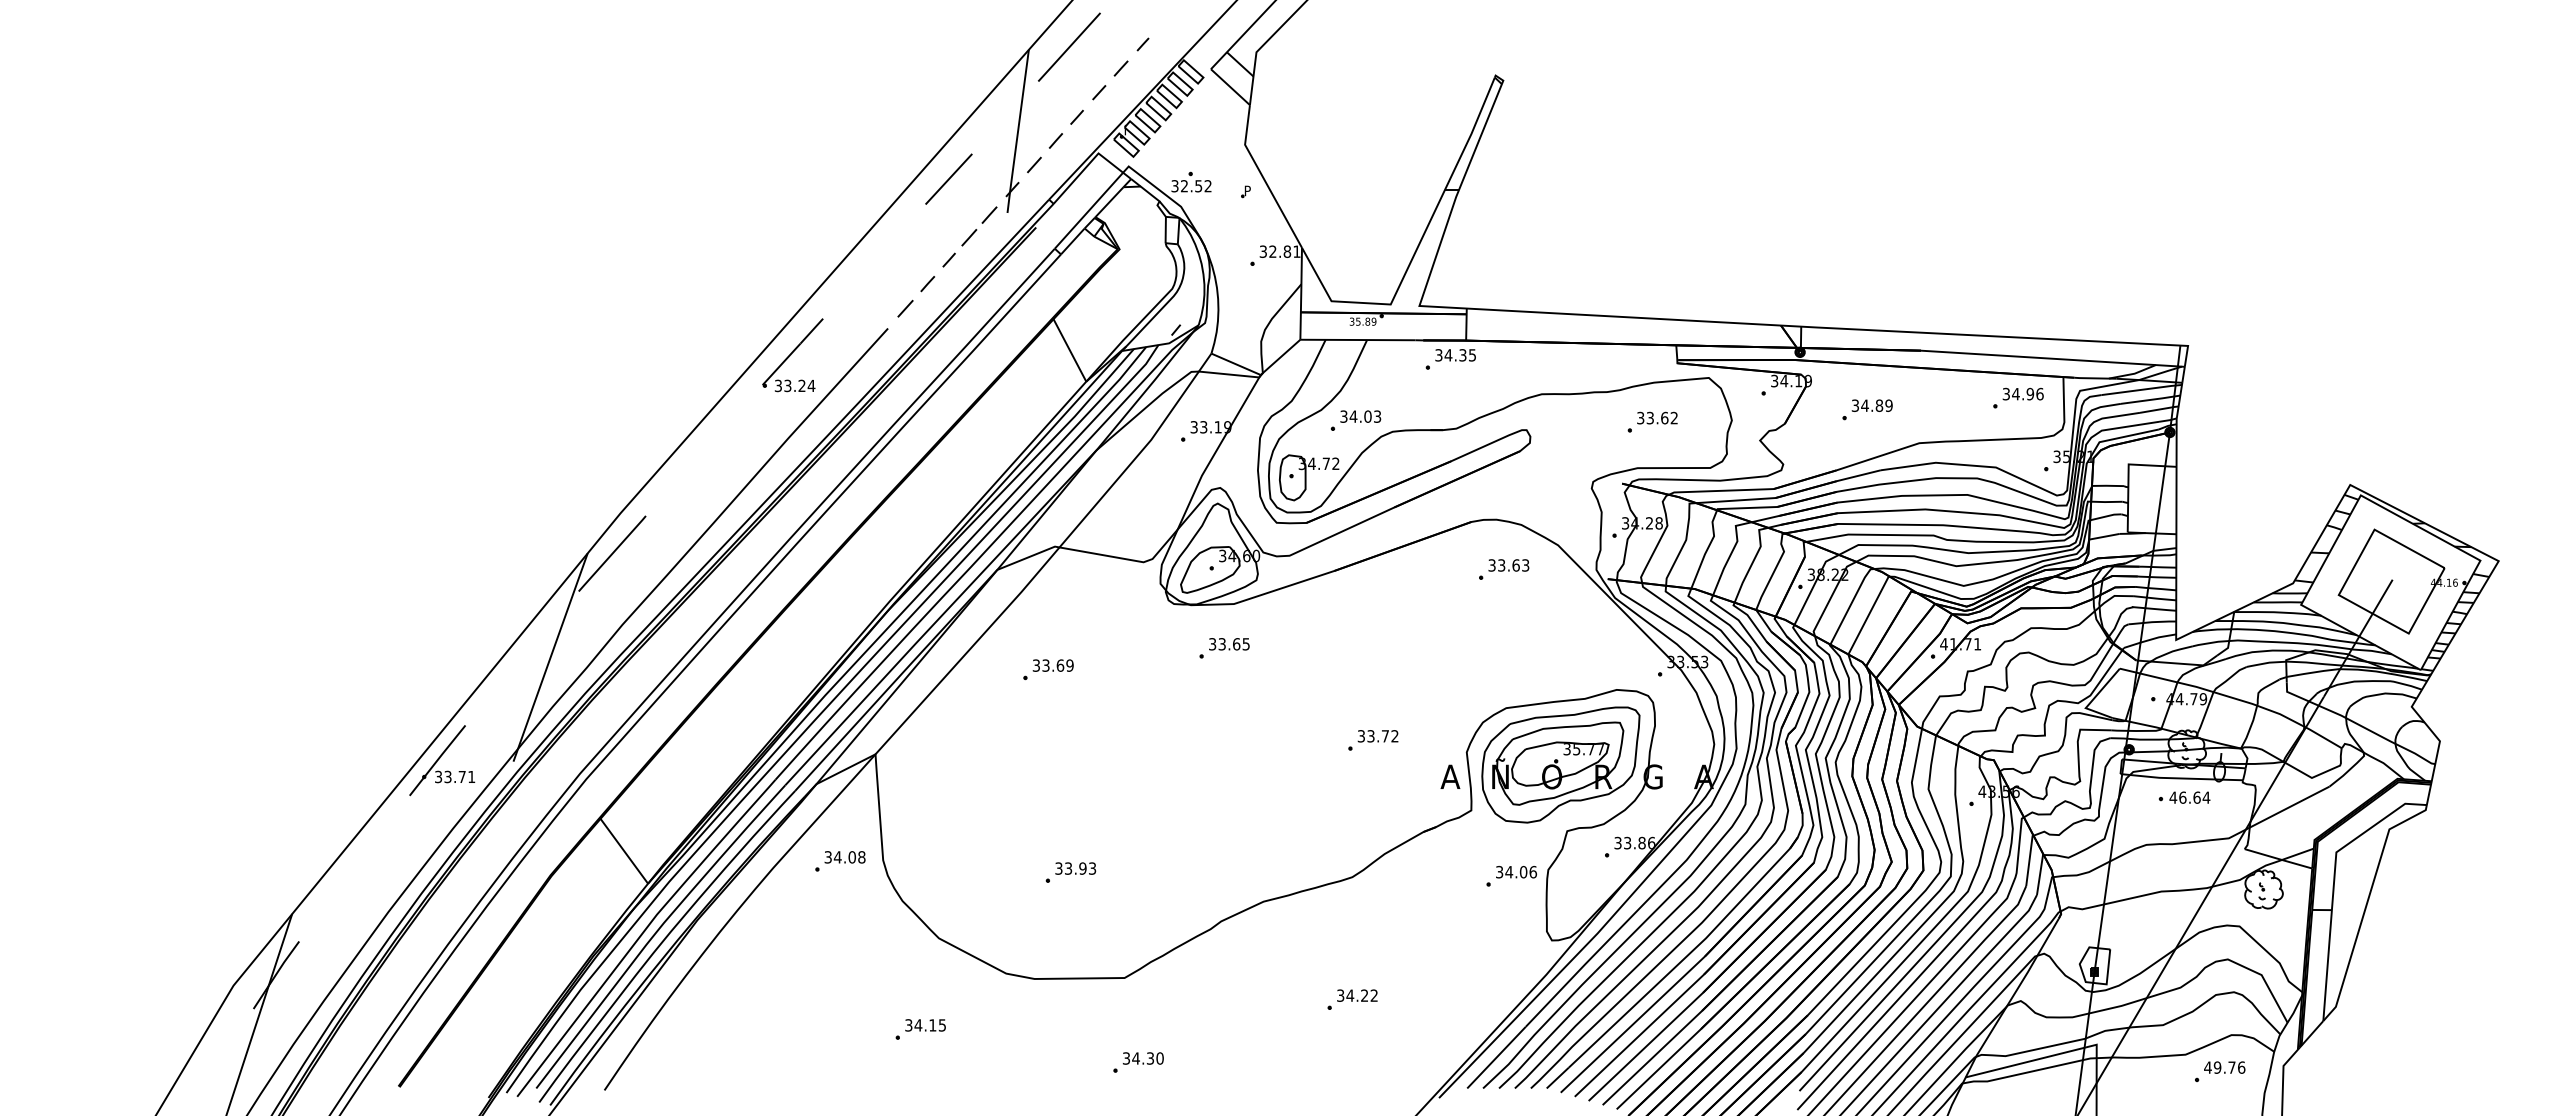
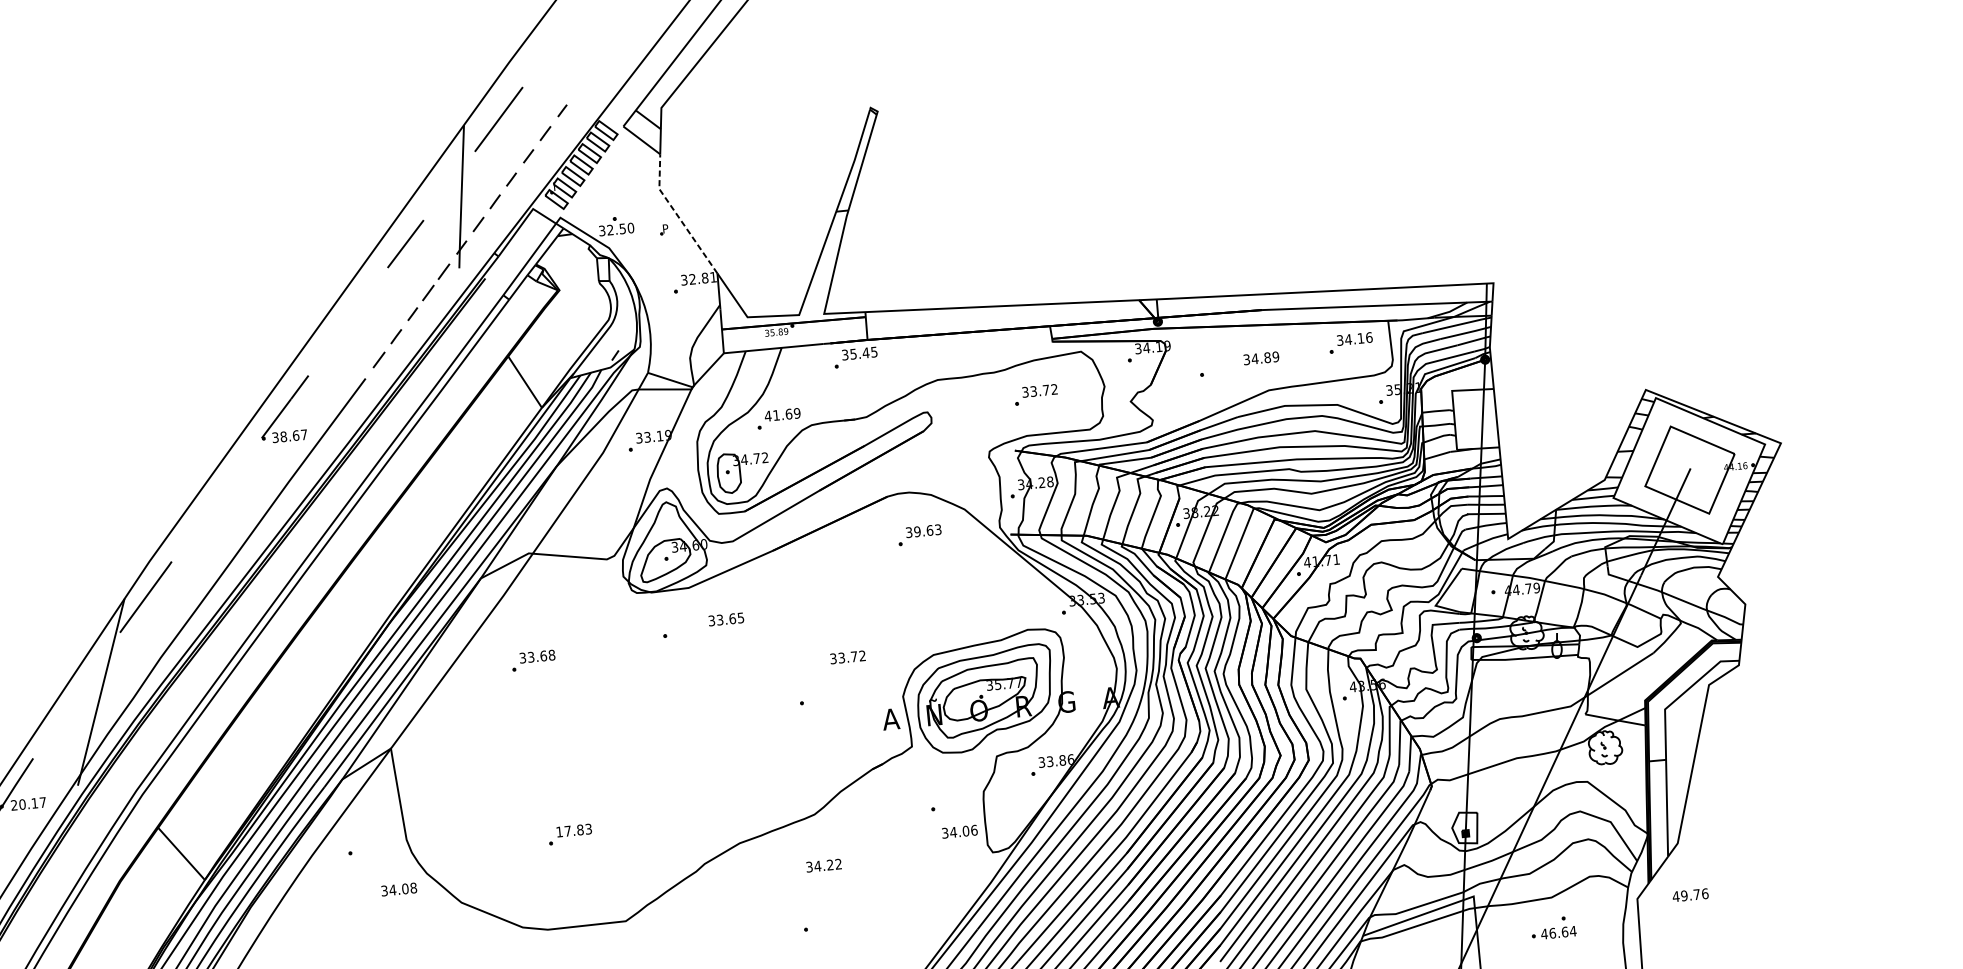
line: (1263, 177) -> (678, 215), solid -> dashed
text: (1207, 186) -> (630, 228), 32.52 -> 32.50
text: (1455, 355) -> (859, 353), 34.35 -> 35.45
text: (799, 385) -> (293, 435), 33.24 -> 38.67
text: (2030, 393) -> (1361, 337), 34.96 -> 34.16
text: (1871, 405) -> (1260, 358), moved
text: (1360, 416) -> (782, 414), 34.03 -> 41.69
text: (1664, 417) -> (1045, 389), 33.62 -> 33.72
text: (1501, 565) -> (917, 531), 33.63 -> 39.63
text: (1229, 644) -> (726, 619), moved
text: (1069, 665) -> (551, 655), 33.69 -> 33.68
text: (1377, 736) -> (847, 657), moved
text: (455, 776) -> (28, 803), 33.71 -> 20.17
part: (2184, 797) -> (1554, 933), moved
text: (844, 857) -> (398, 889), moved
text: (1070, 868) -> (569, 830), 33.93 -> 17.83
text: (1516, 872) -> (959, 832), moved
text: (1357, 995) -> (824, 865), moved
text: (2224, 1067) -> (1690, 895), moved

